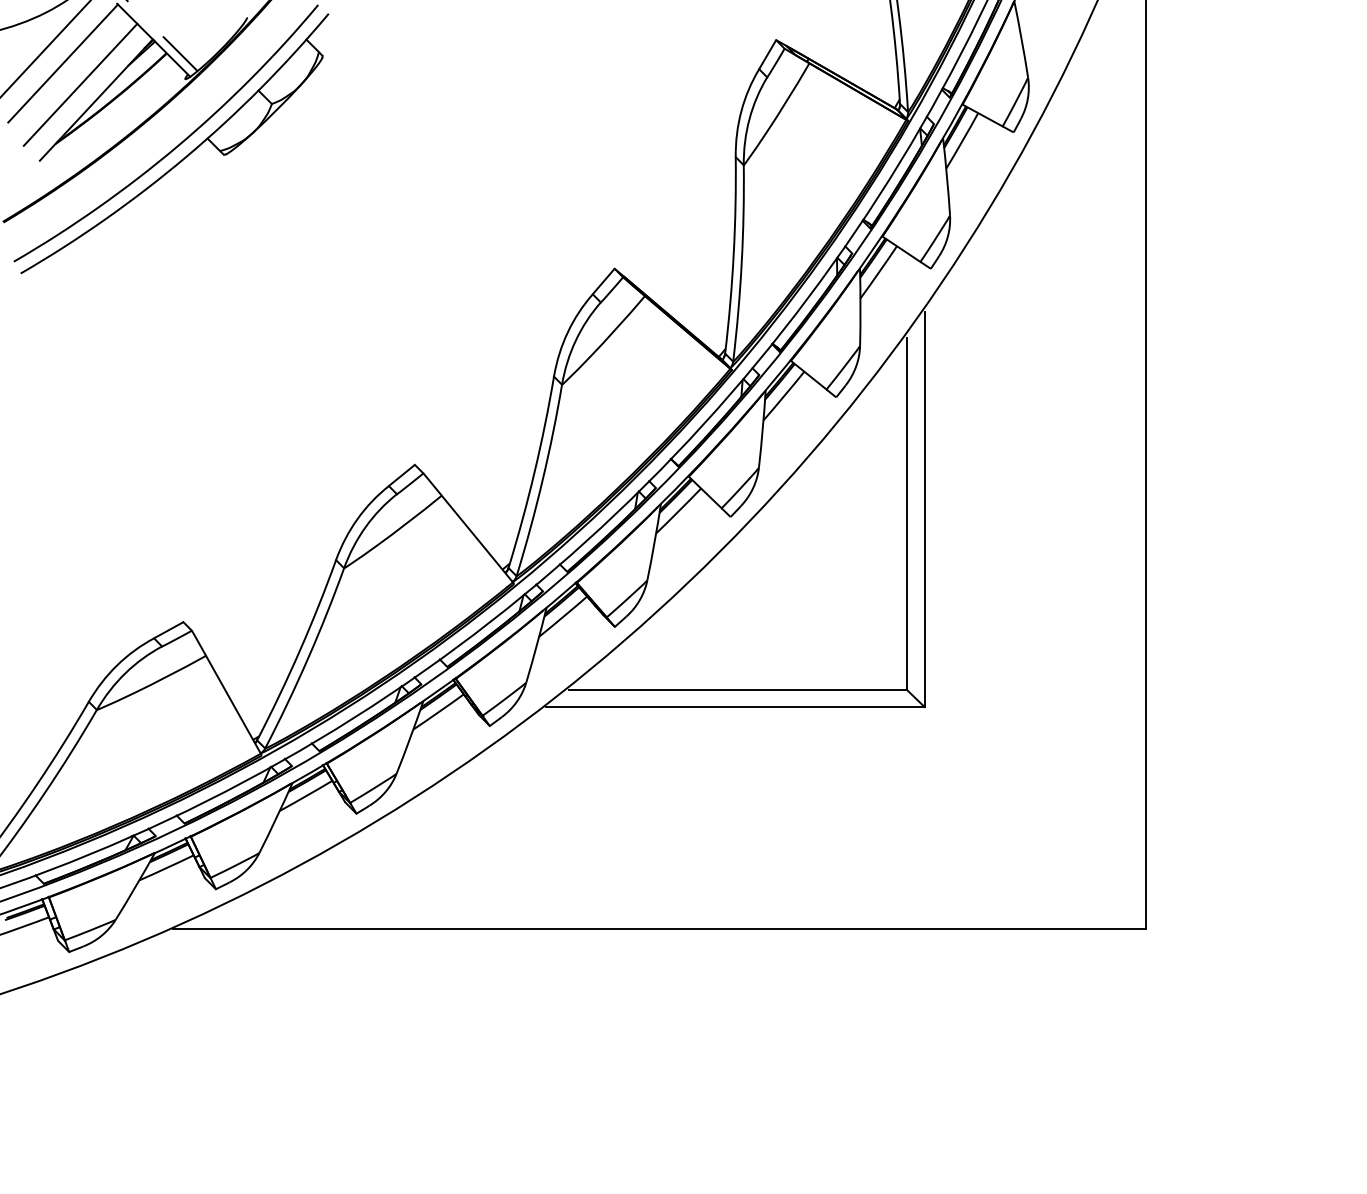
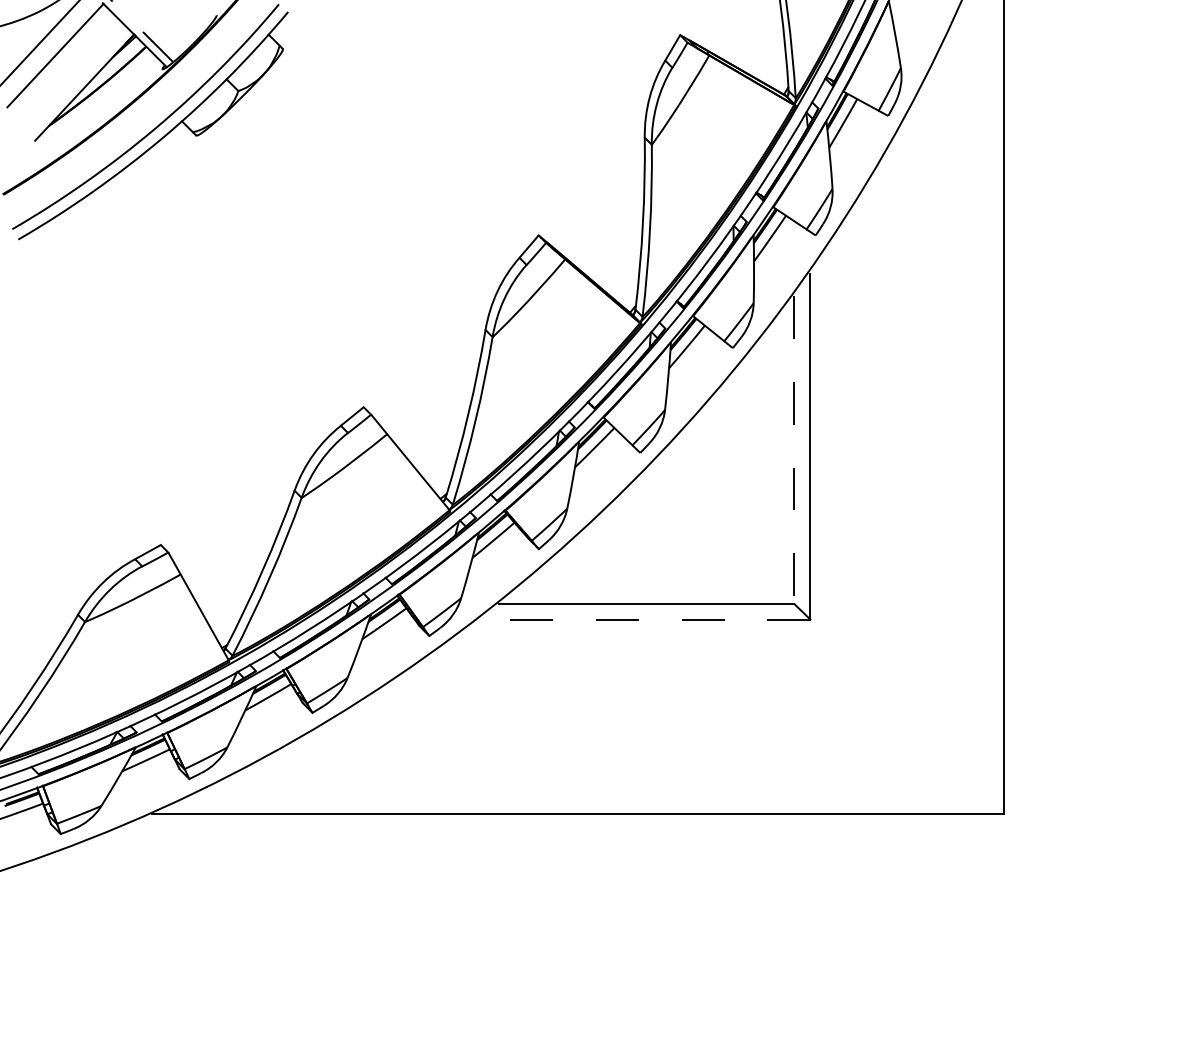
line: (80, 84) -> (70, 73), removed
line: (906, 513) -> (794, 449), solid -> dashed
line: (735, 707) -> (644, 619), solid -> dashed

